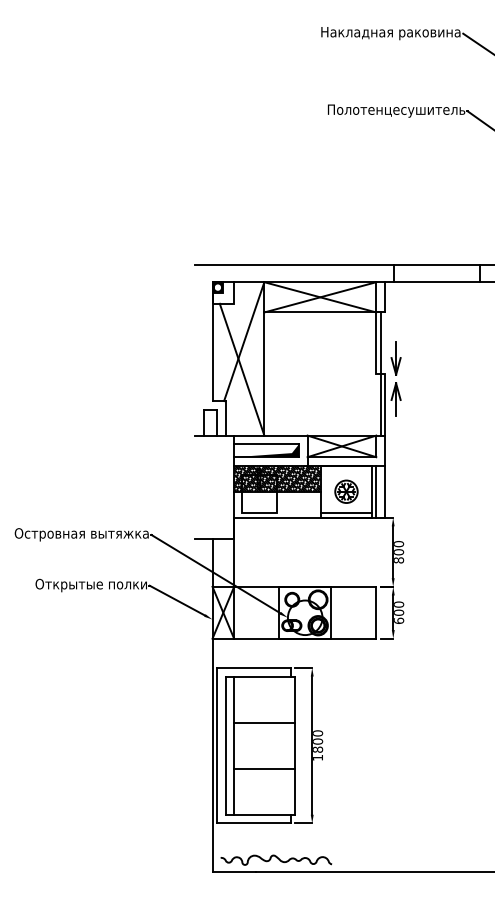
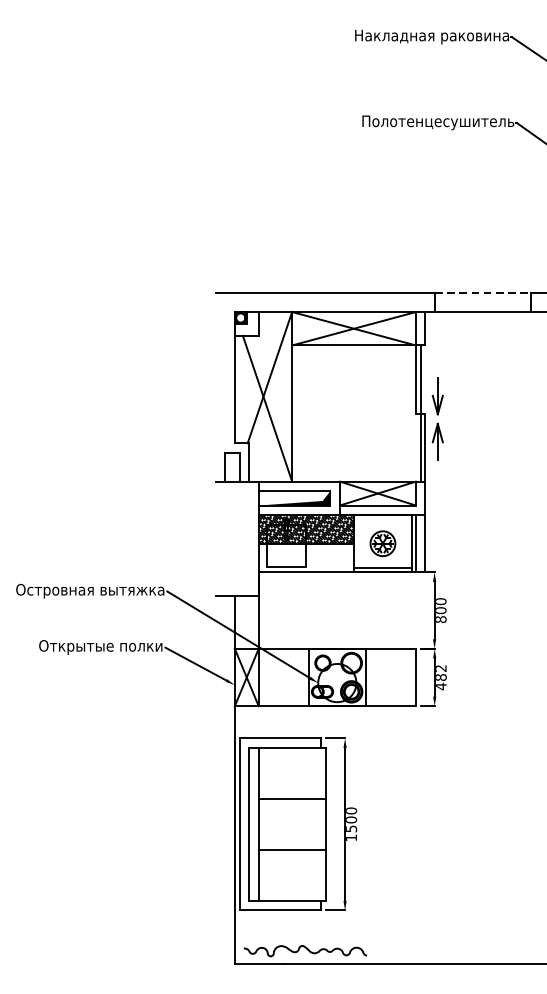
line: (437, 264) -> (483, 292), solid -> dashed
text: (399, 612) -> (441, 677), 600 -> 482
text: (318, 749) -> (352, 828), 1800 -> 1500

